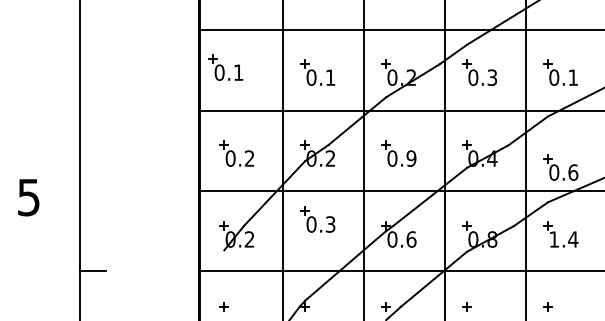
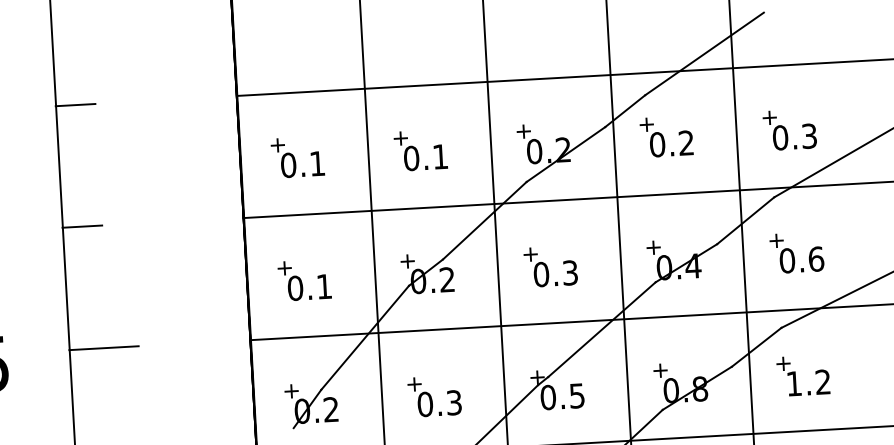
line: (93, 30) -> (76, 105), added
part: (225, 67) -> (297, 156), moved
text: (572, 77) -> (808, 135), 0.1 -> 0.3
text: (492, 78) -> (686, 144), 0.3 -> 0.2
line: (93, 110) -> (82, 226), added
text: (249, 158) -> (324, 286), 0.2 -> 0.1
text: (411, 158) -> (570, 272), 0.9 -> 0.3
part: (560, 167) -> (796, 252), moved
line: (102, 190) -> (103, 347), added
part: (317, 219) -> (433, 396), moved
text: (411, 239) -> (577, 395), 0.6 -> 0.5
text: (573, 239) -> (823, 382), 1.4 -> 1.2

